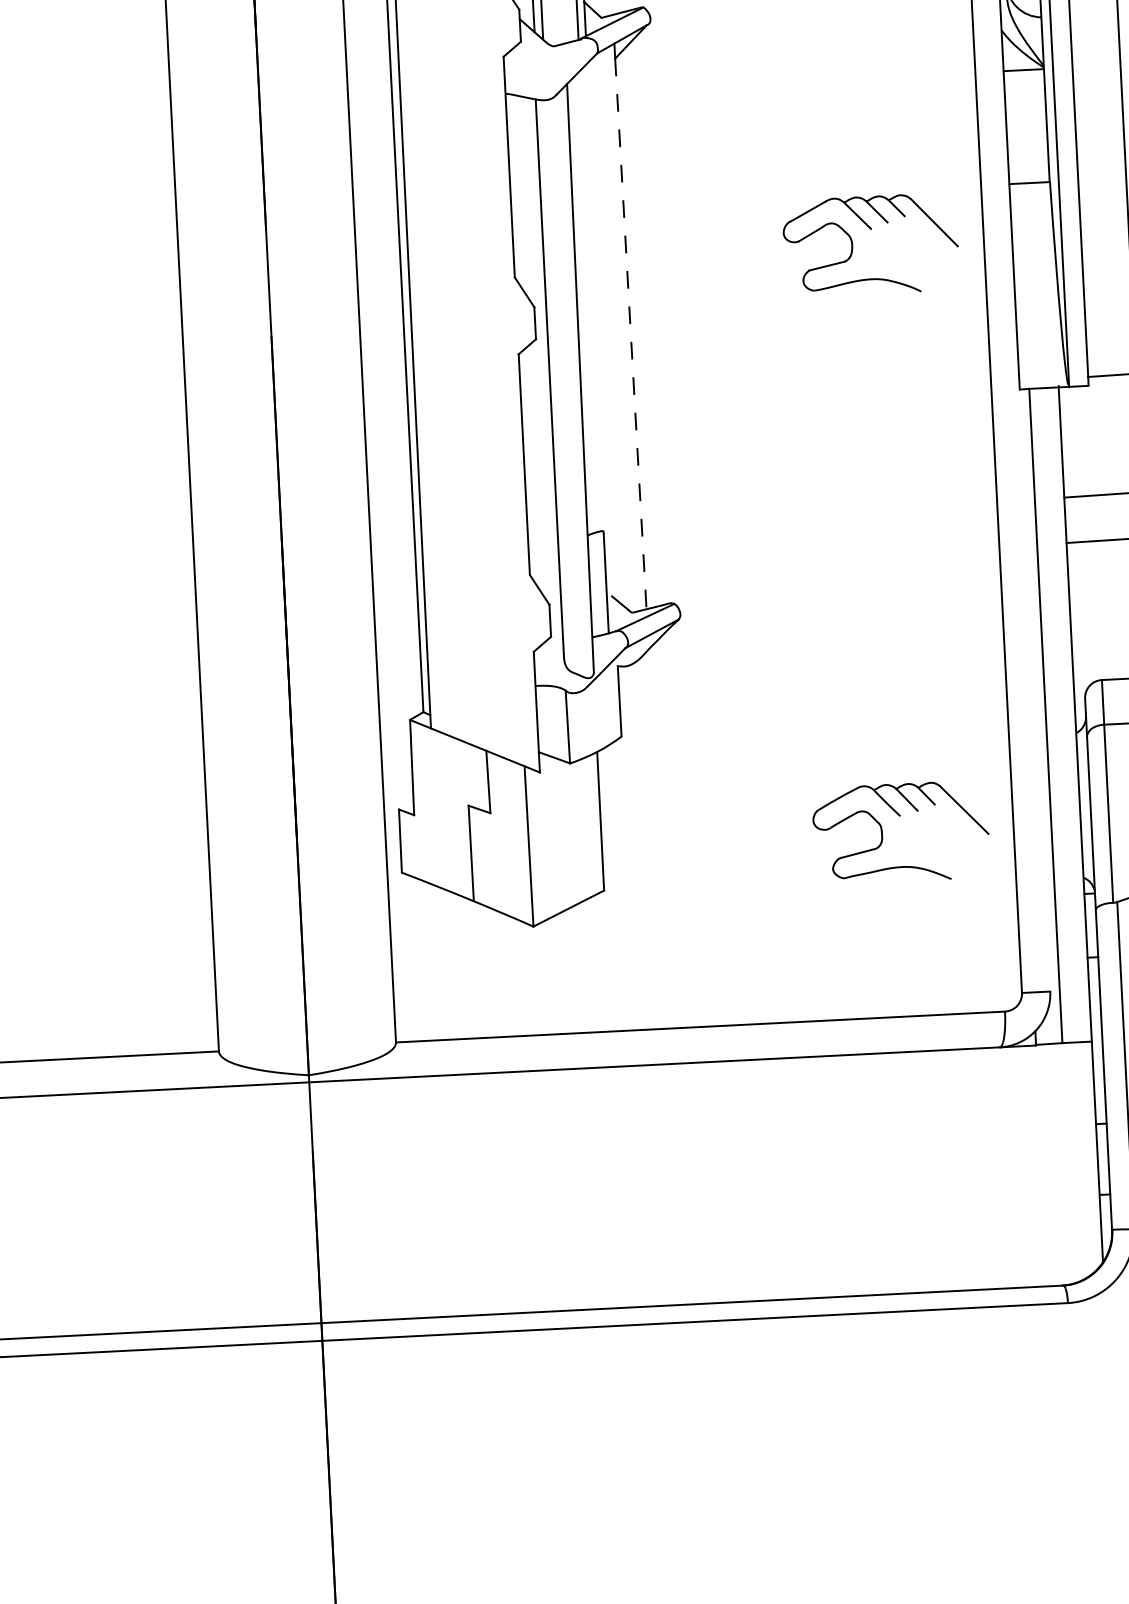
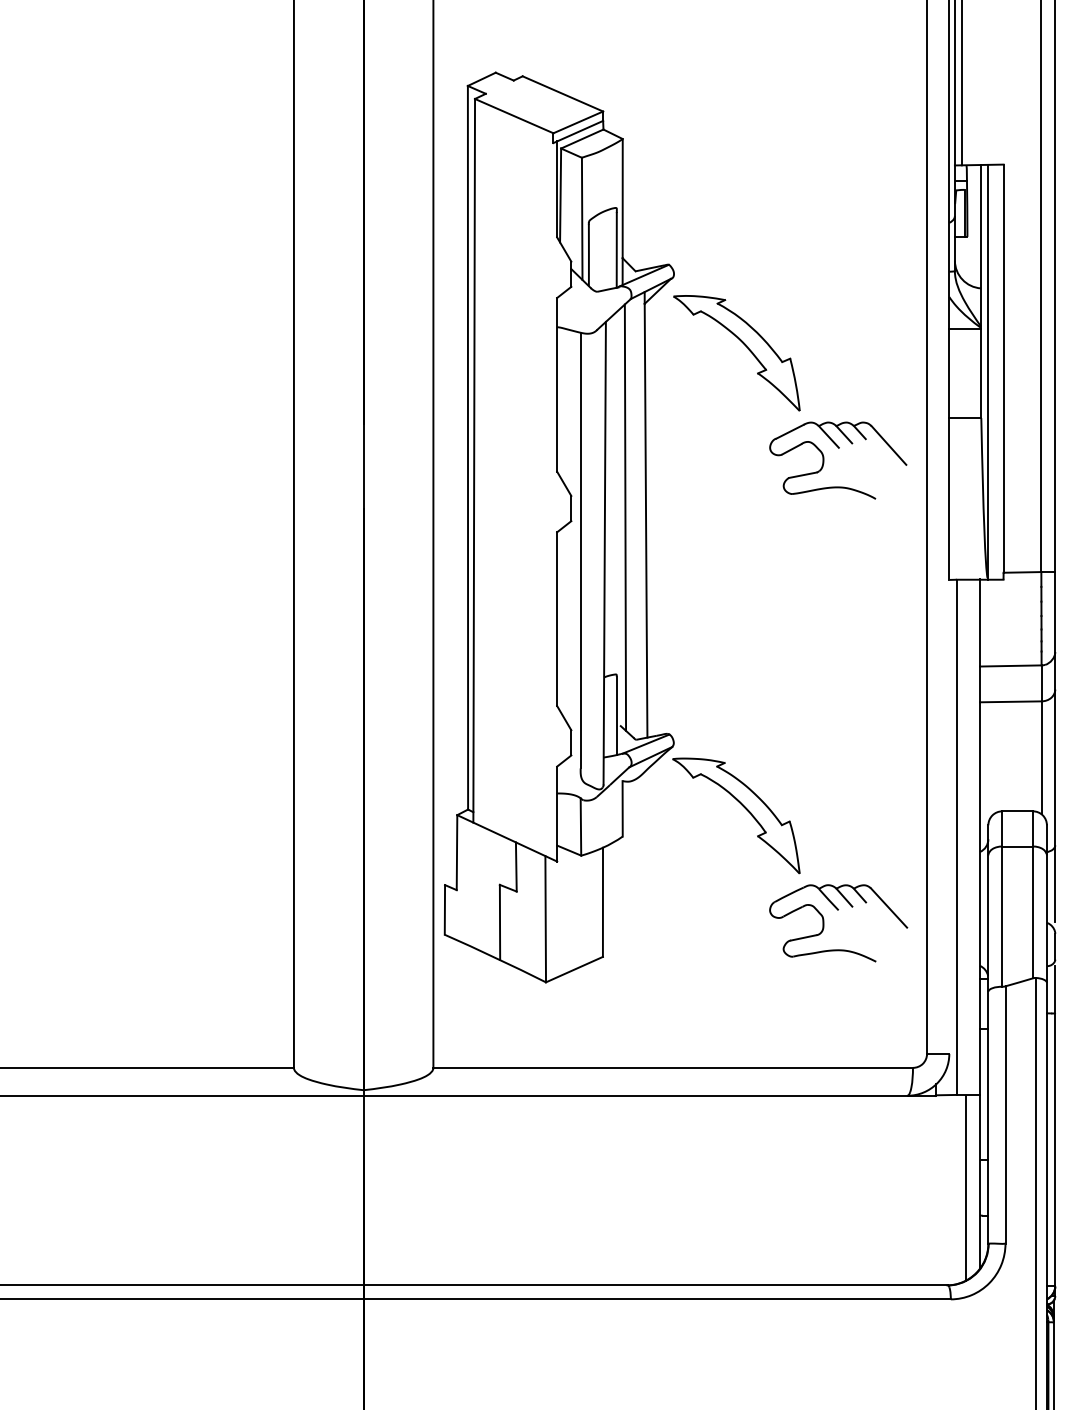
part: (744, 105) -> (744, 345), added
line: (604, 331) -> (625, 517), added
line: (631, 333) -> (646, 520), dashed -> solid
part: (773, 691) -> (743, 807), added
line: (1080, 1160) -> (966, 1187), added

